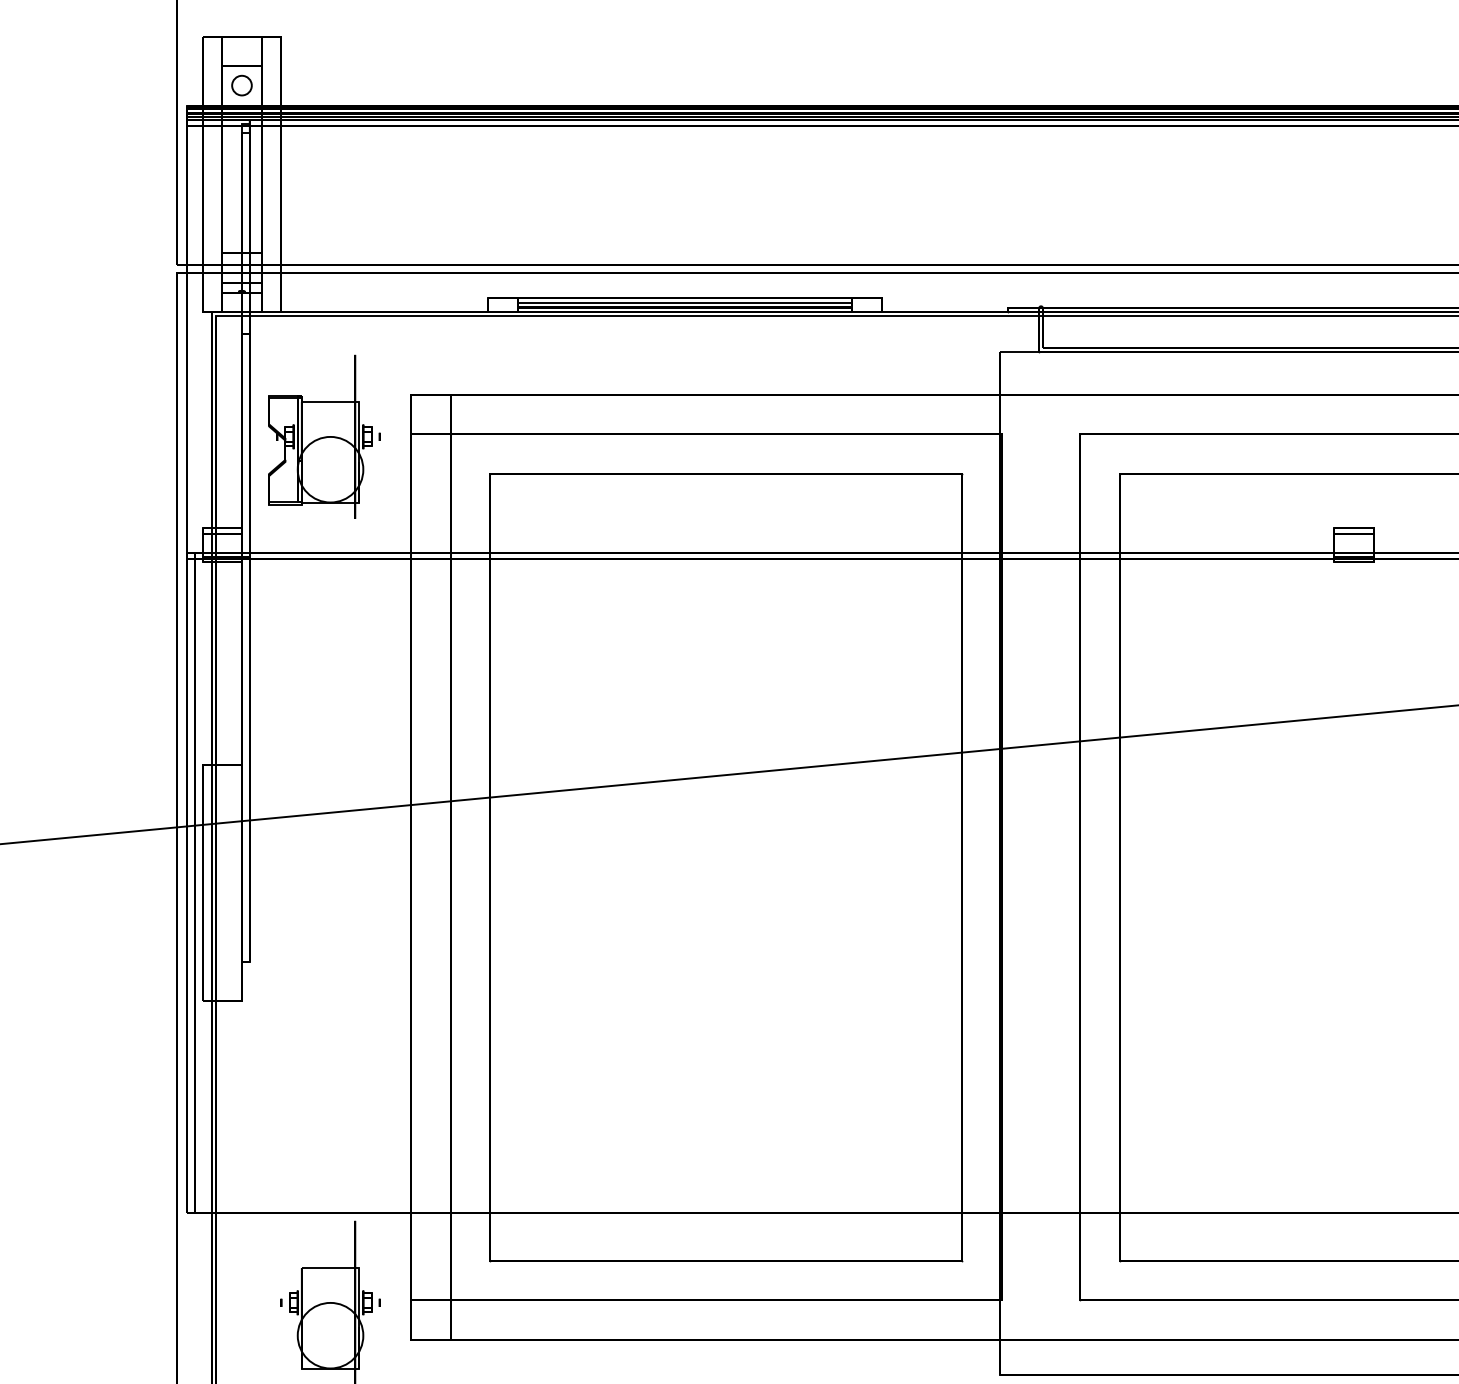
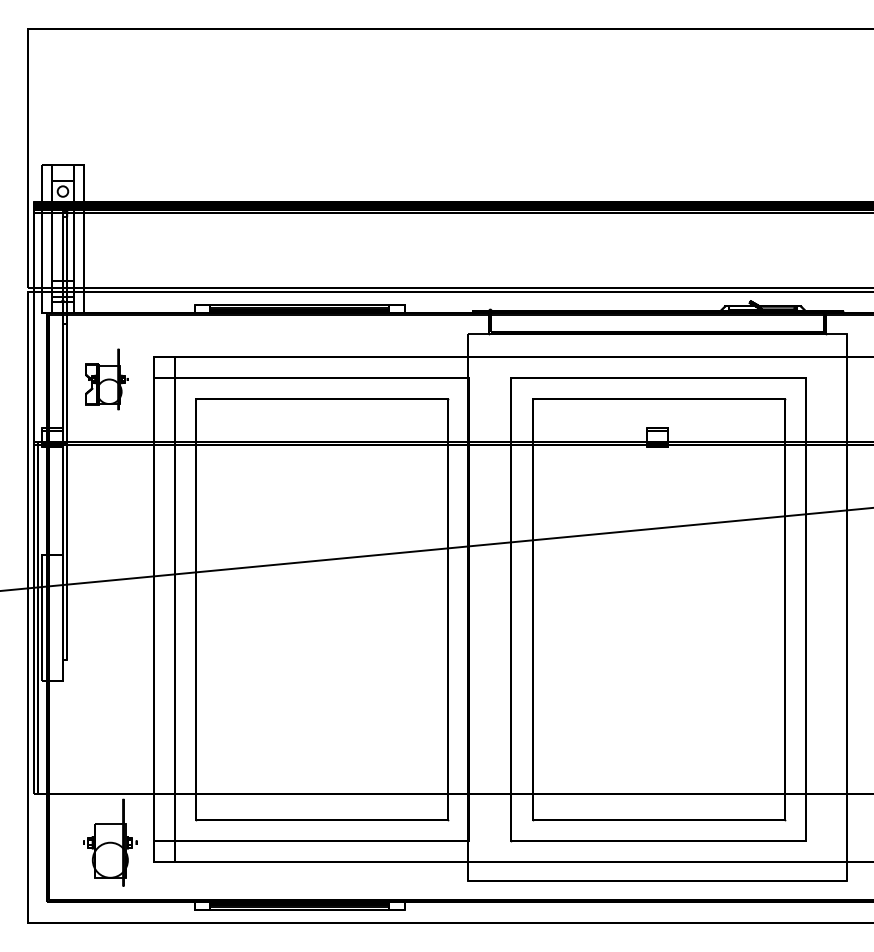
part: (323, 436) -> (106, 379), size x0.7

